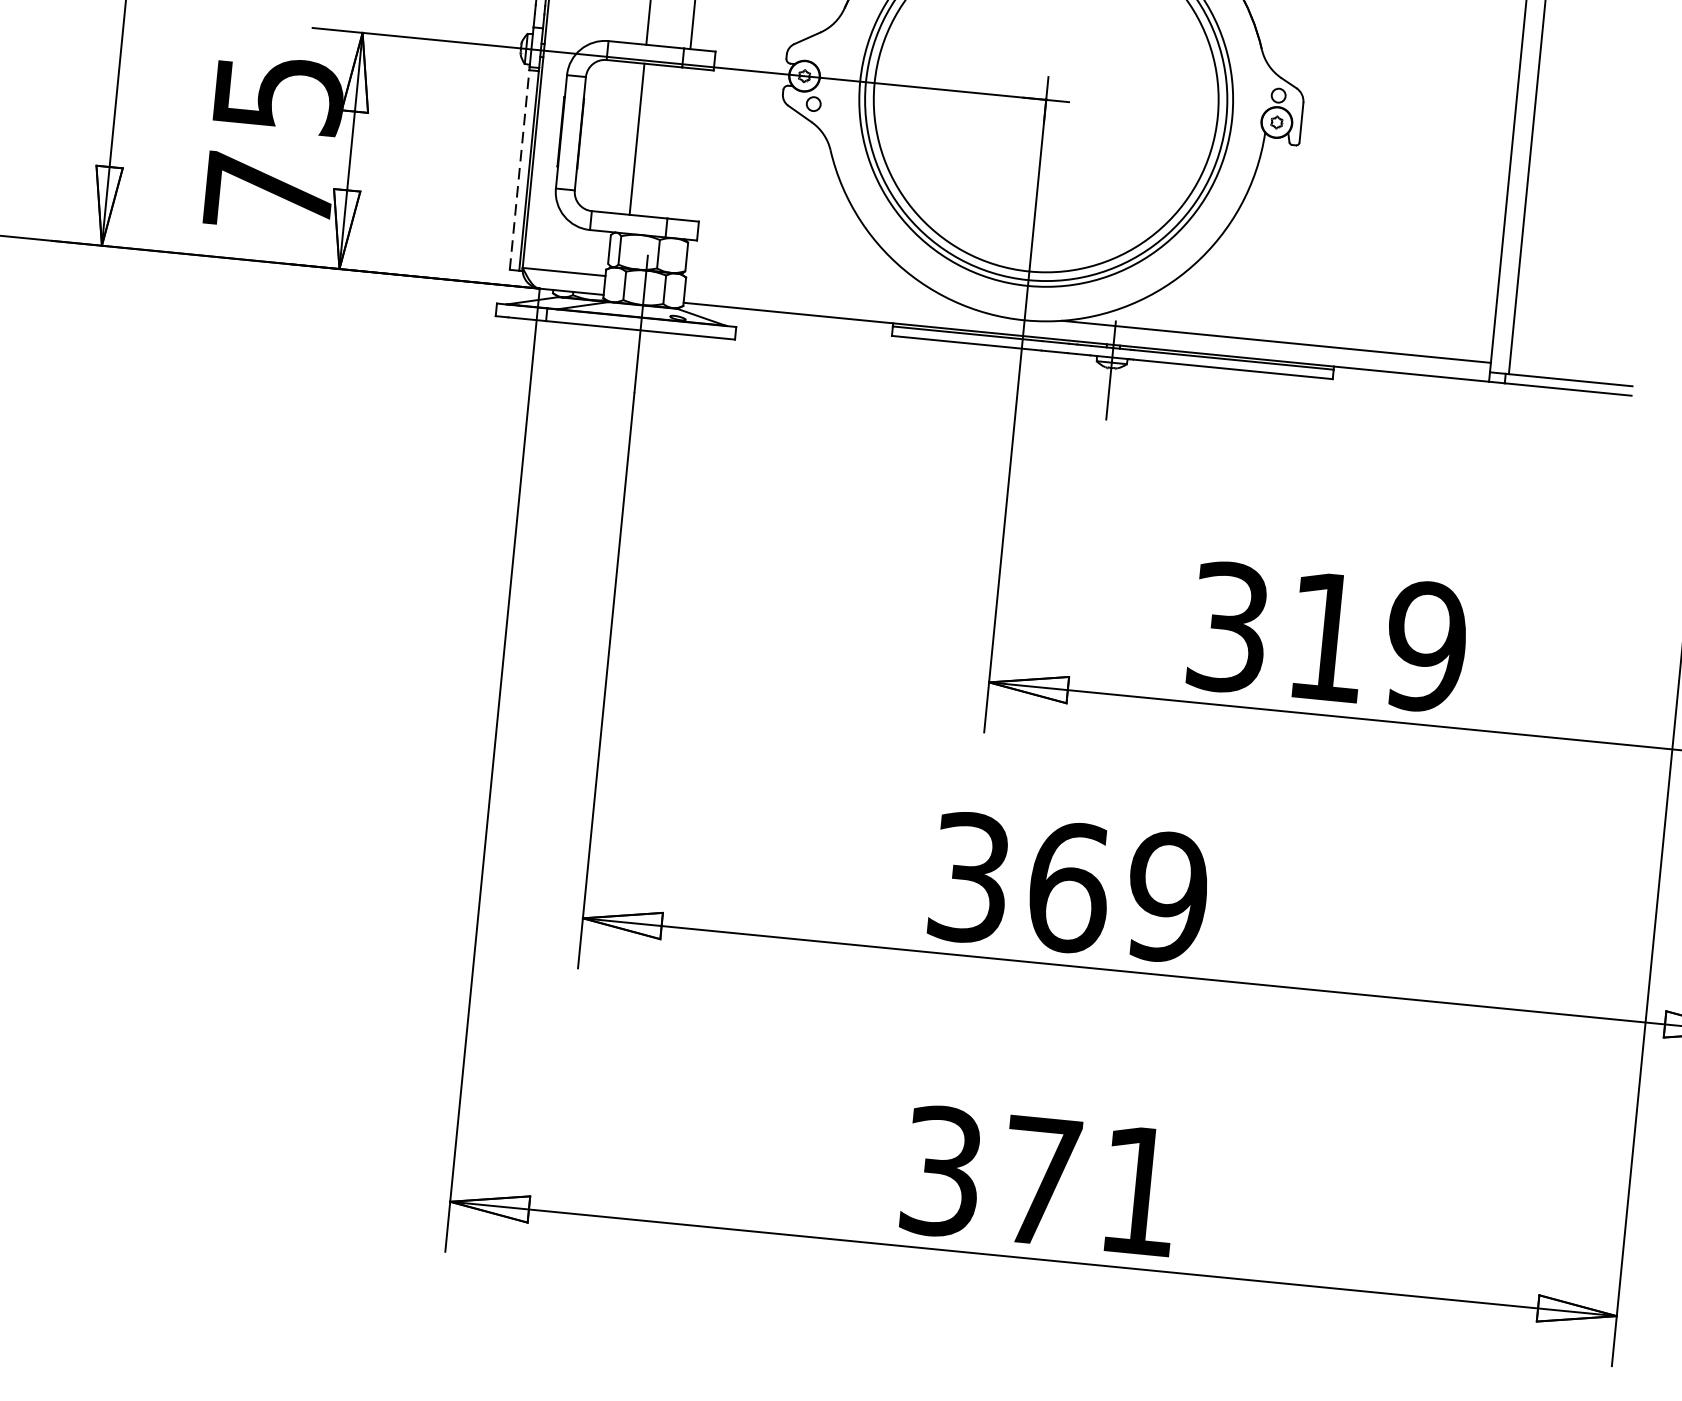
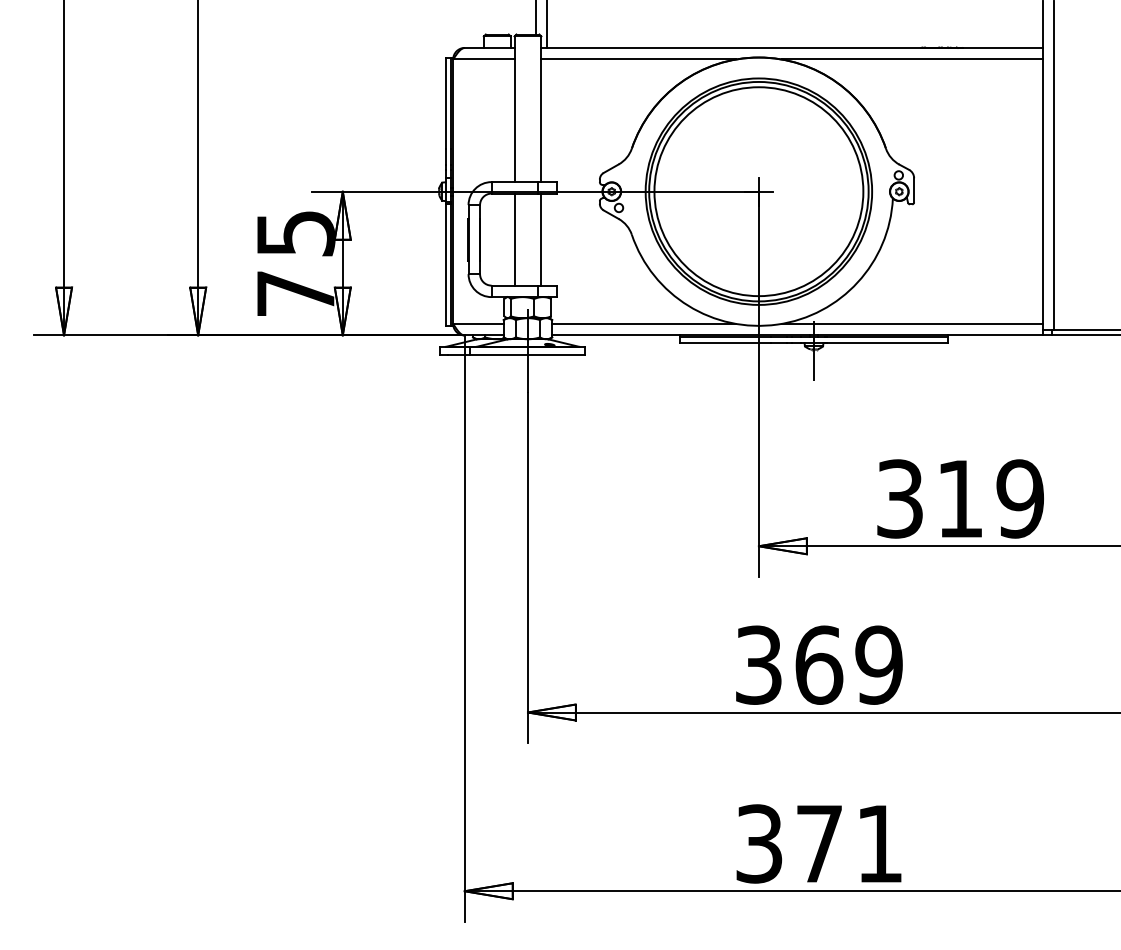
line: (681, 143) -> (541, 239), added
line: (519, 170) -> (445, 265), dashed -> solid
line: (837, 298) -> (644, 323), added

